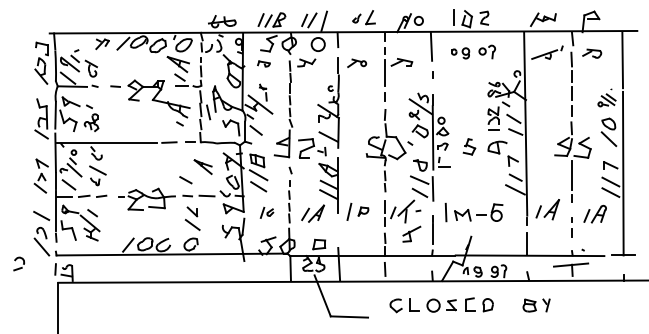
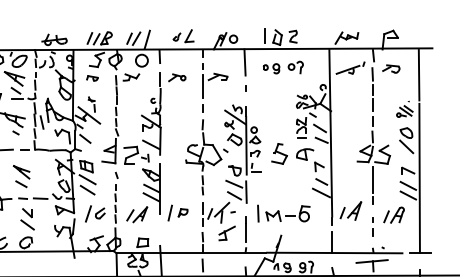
part: (469, 146) -> (279, 153), size x1.43
part: (202, 166) -> (21, 171), moved
part: (266, 212) -> (94, 213), size x1.67

